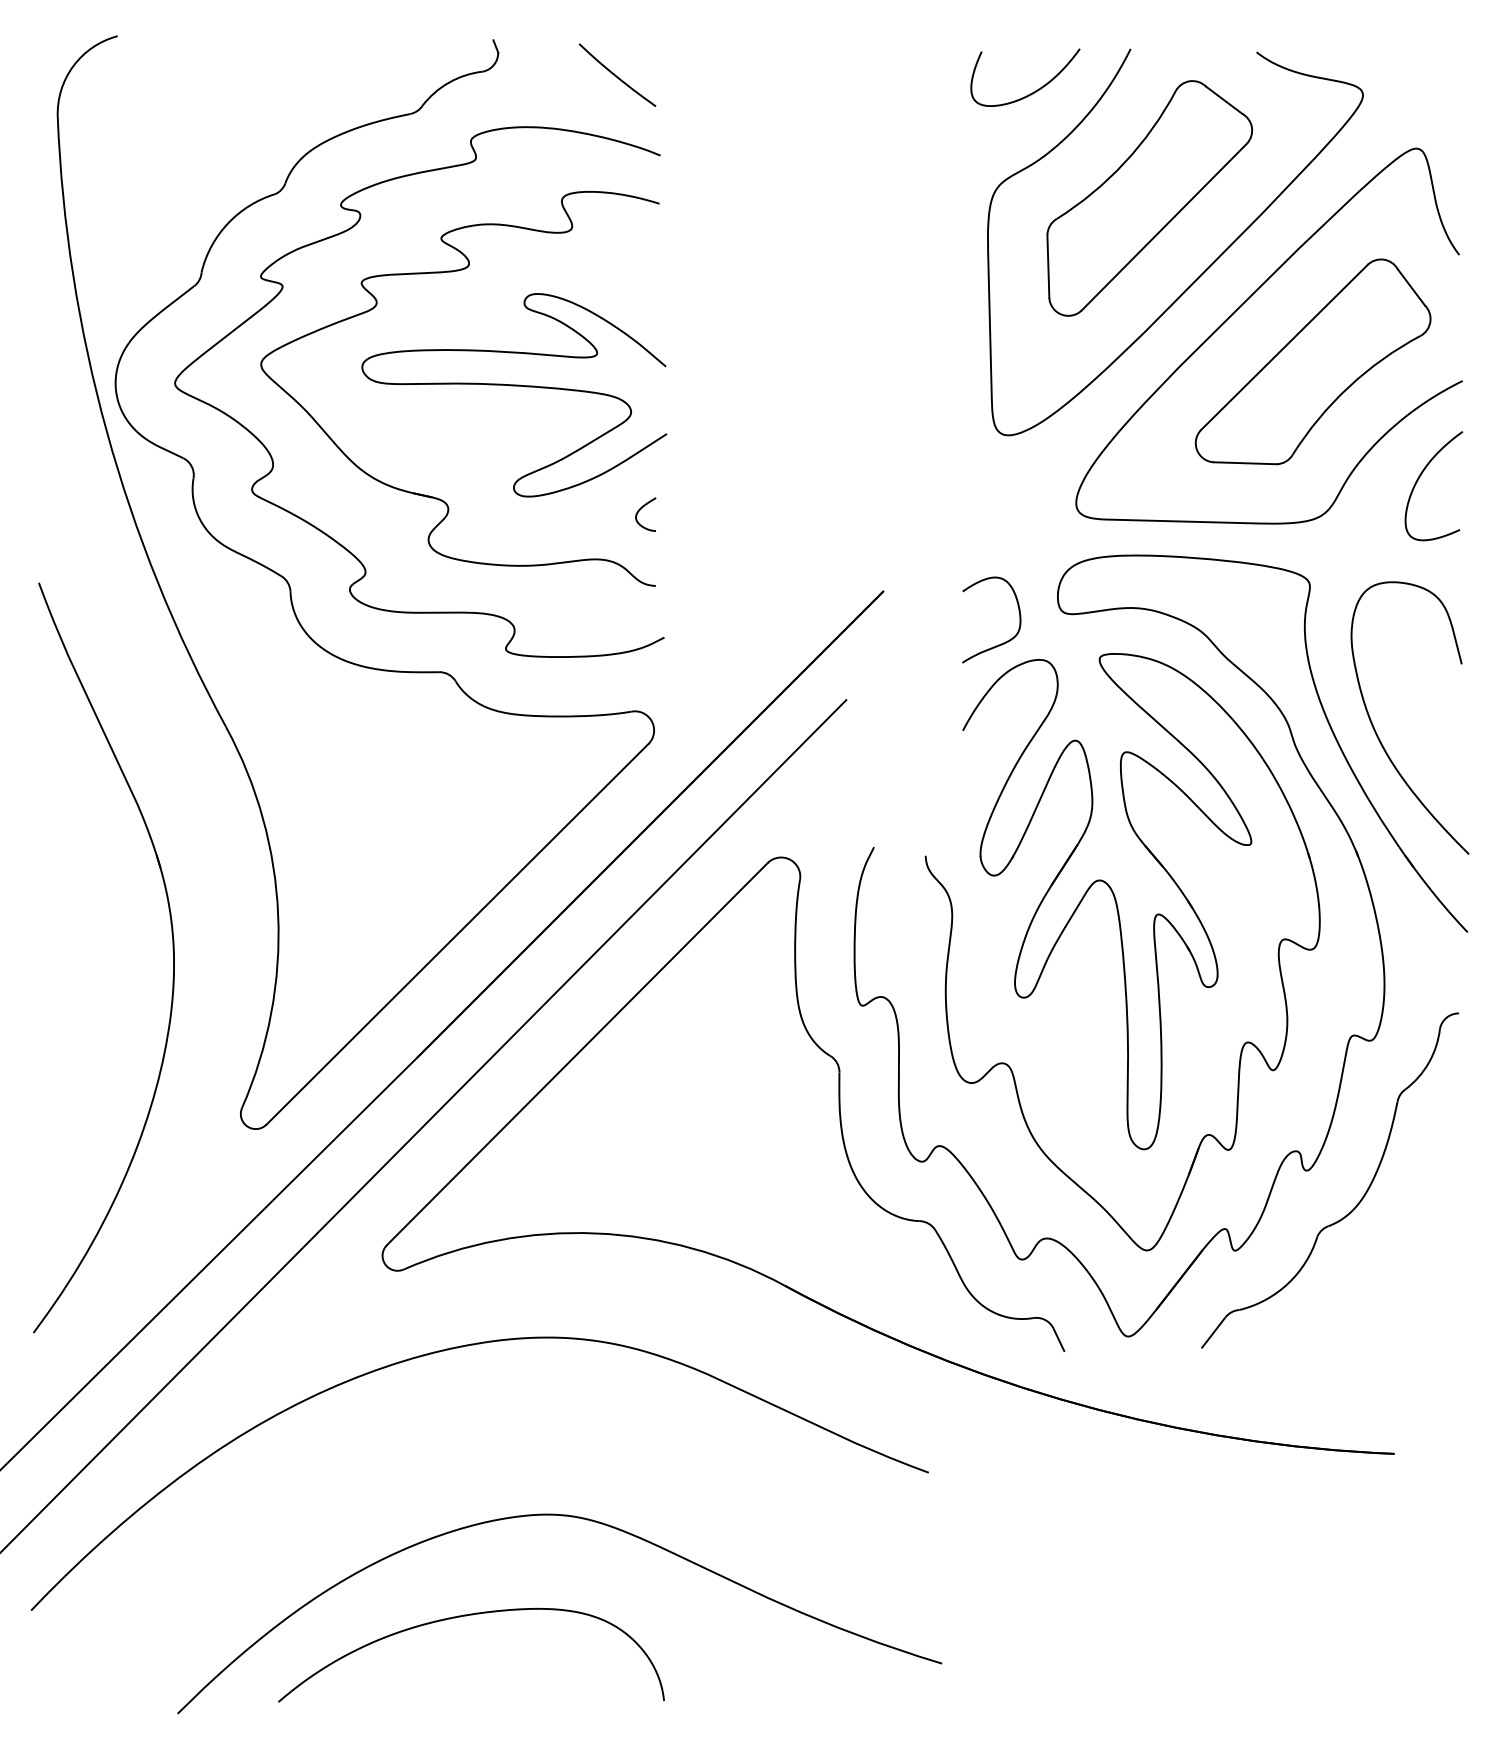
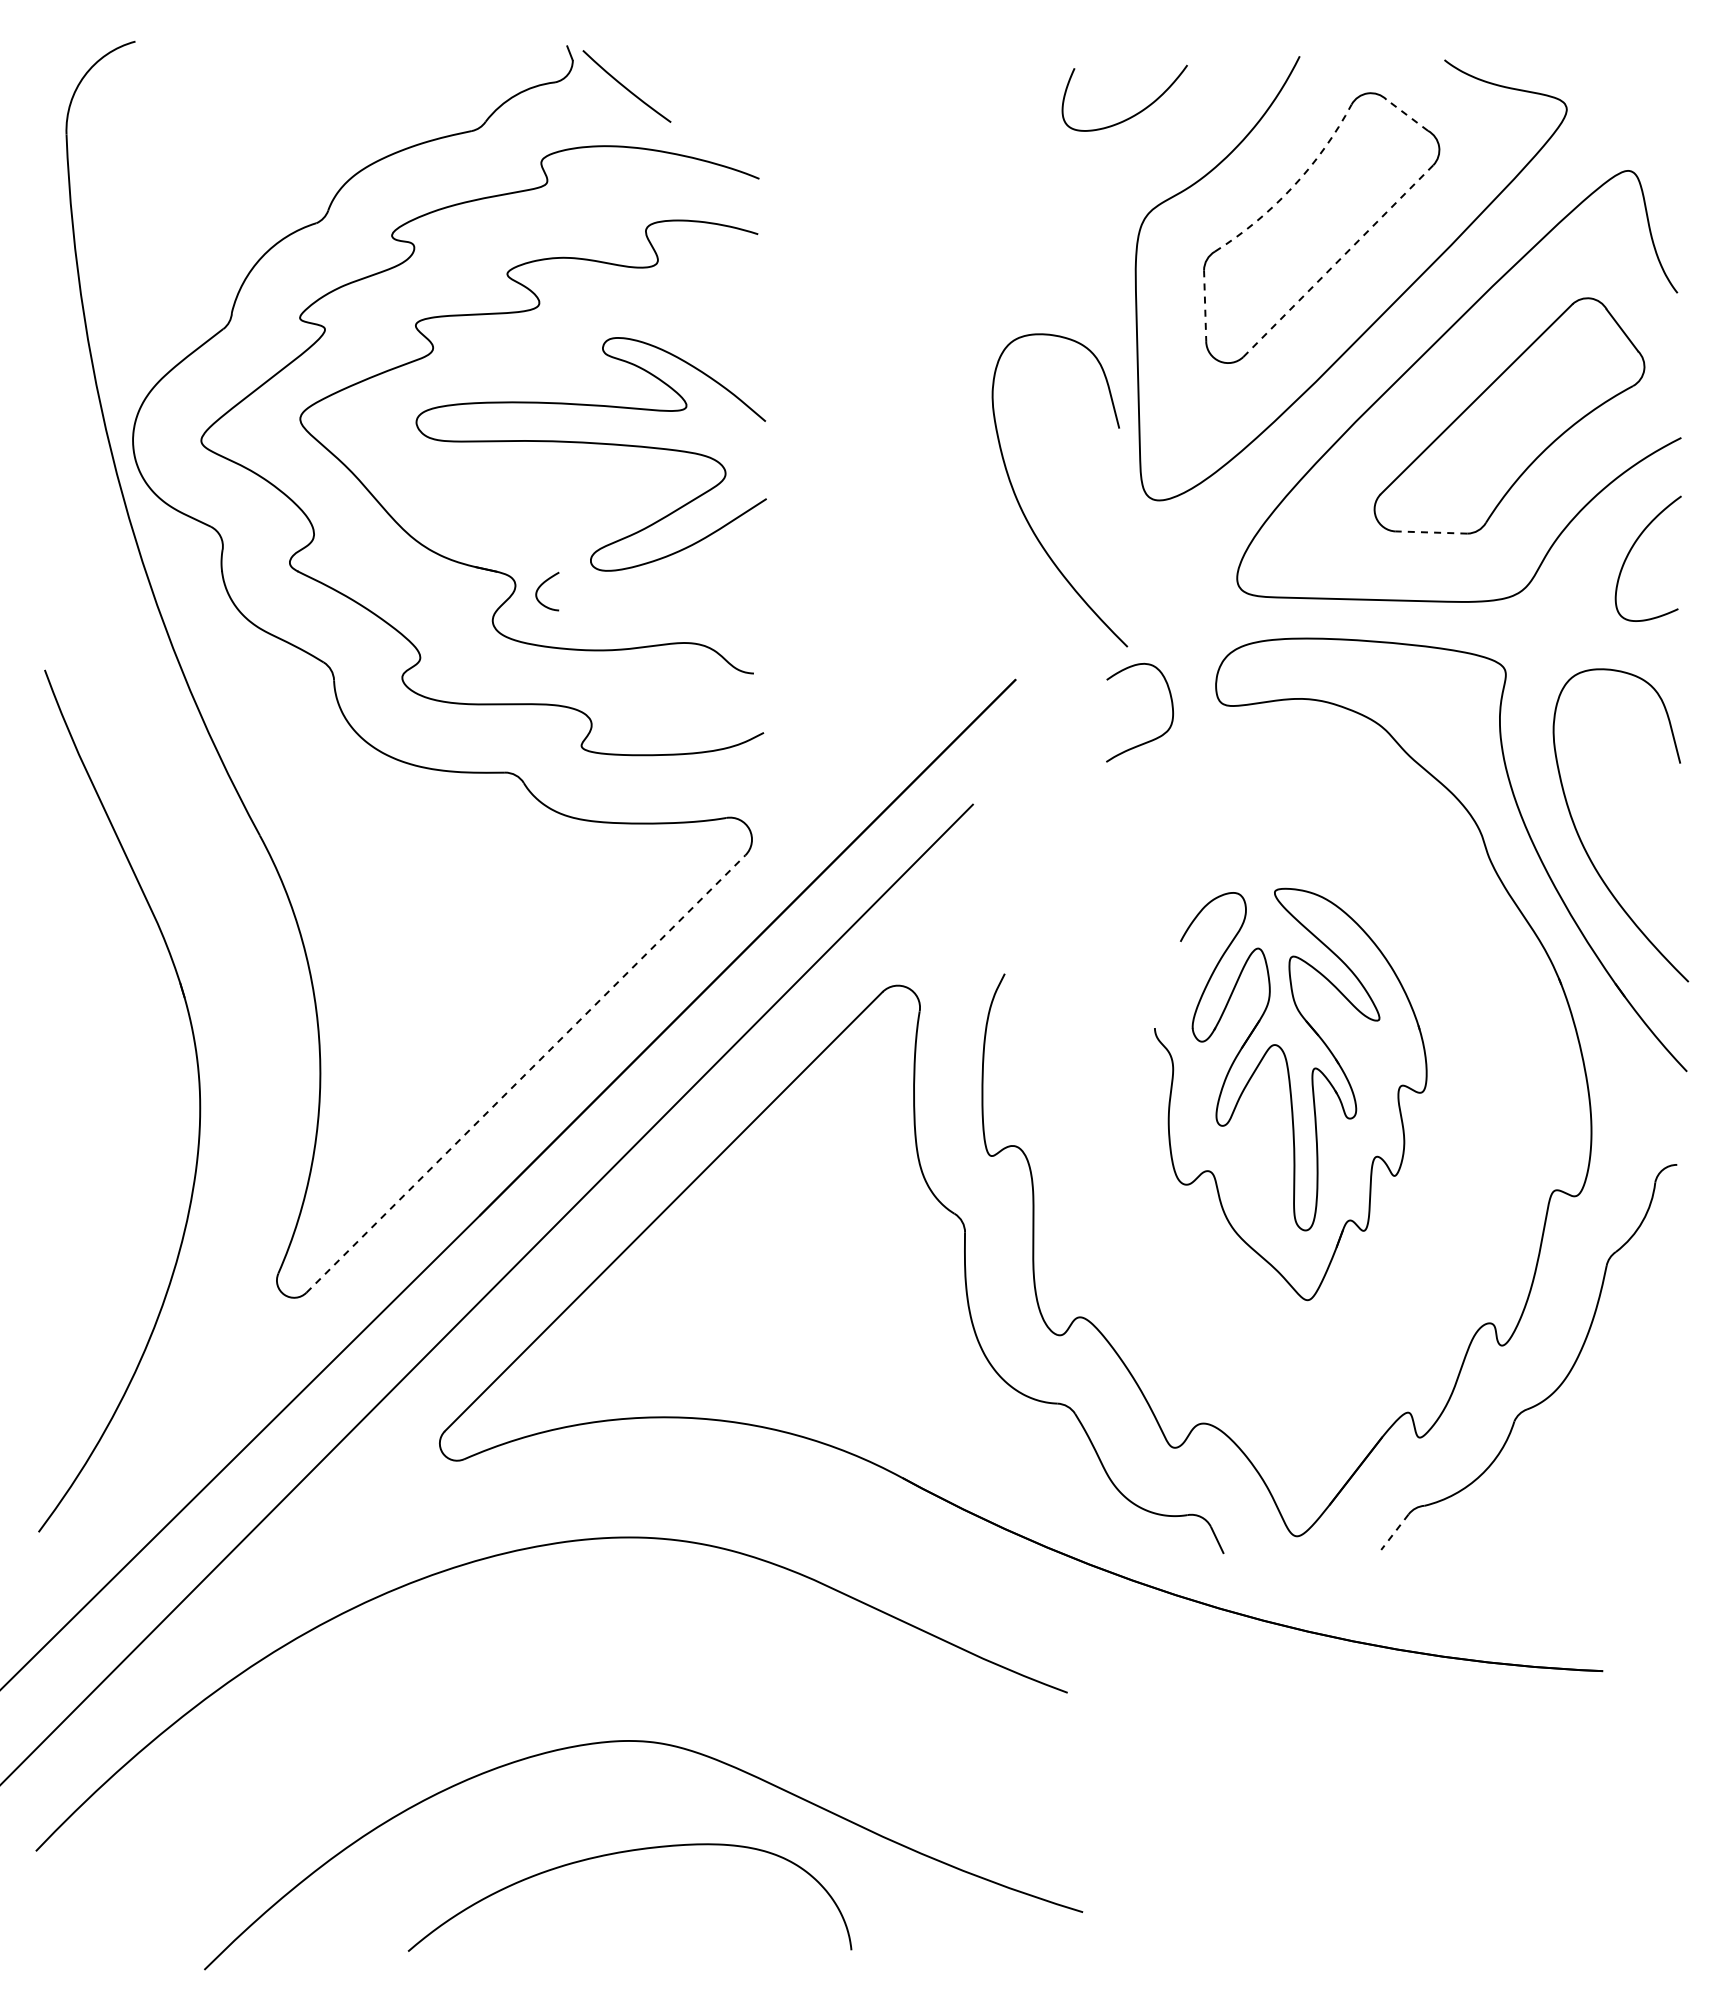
curve: (616, 75) -> (625, 86), moved
curve: (1032, 92) -> (1132, 115), moved
line: (1224, 100) -> (1407, 115), solid -> dashed
arc: (1124, 163) -> (1292, 187), solid -> dashed
line: (1164, 227) -> (1338, 261), solid -> dashed
line: (1048, 266) -> (1205, 306), solid -> dashed
curve: (889, 442) -> (1022, 508), added
line: (1245, 463) -> (1431, 532), solid -> dashed
curve: (641, 509) -> (542, 585), moved
line: (457, 934) -> (525, 1074), solid -> dashed
part: (1122, 952) -> (1290, 1094), size x0.6
line: (1213, 1333) -> (1394, 1532), solid -> dashed
curve: (463, 1616) -> (620, 1853), moved

